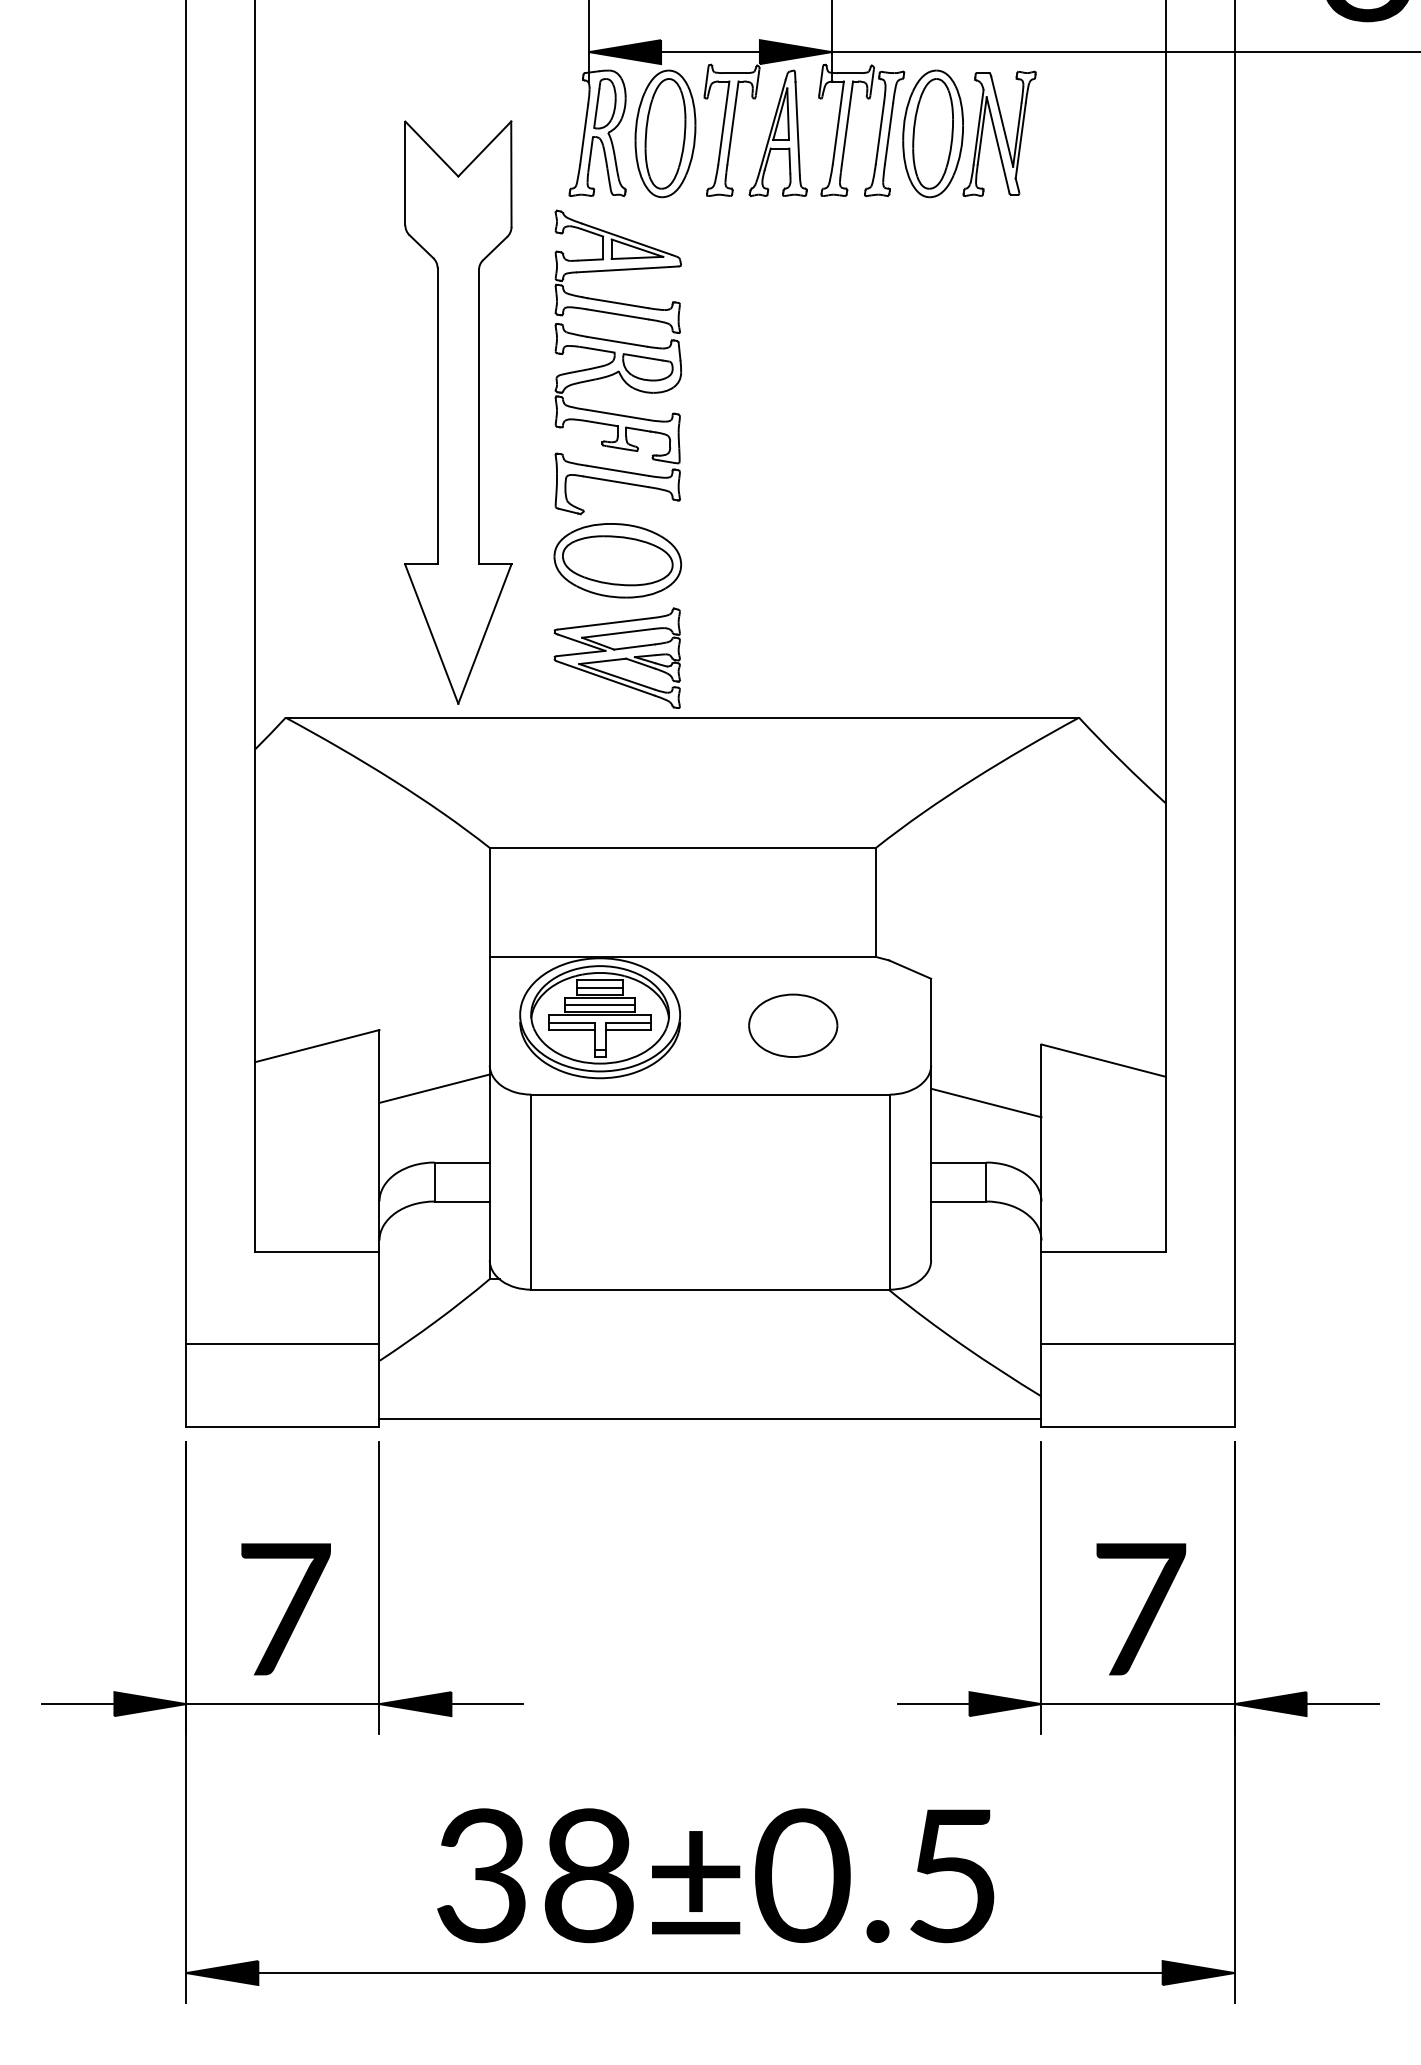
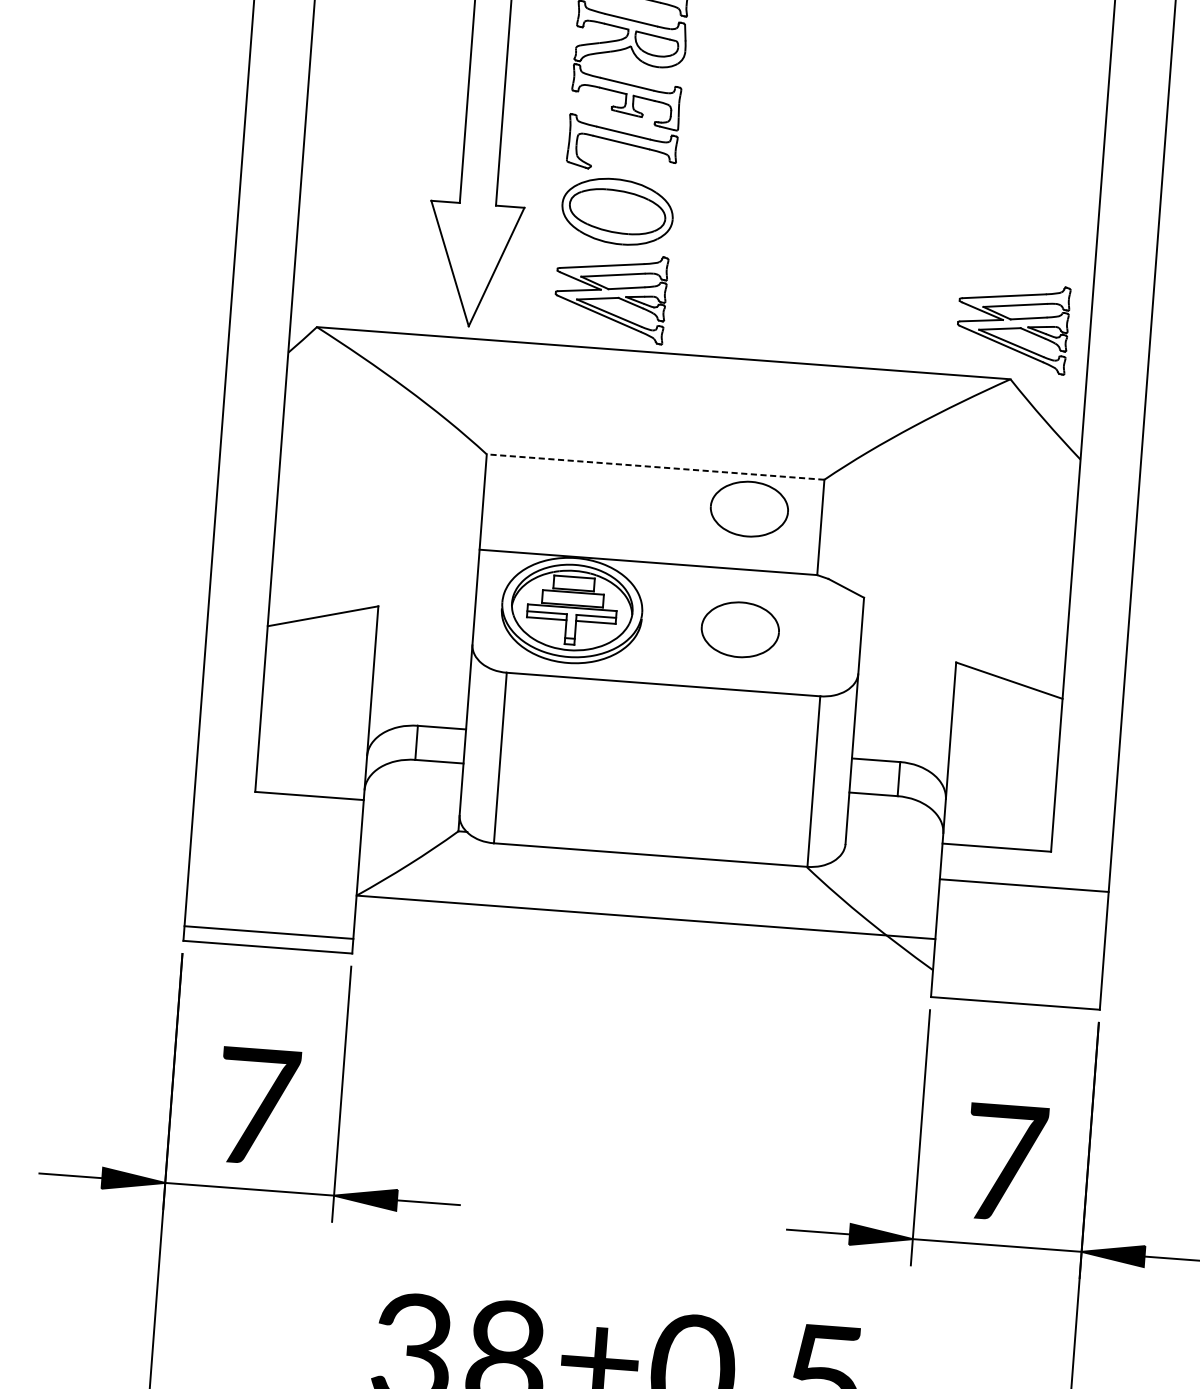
part: (1076, 657) -> (1012, 326), added
line: (682, 847) -> (655, 466), solid -> dashed
part: (793, 887) -> (749, 508), added
line: (599, 987) -> (573, 583), removed
line: (600, 1005) -> (573, 599), removed
line: (434, 1088) -> (422, 661), removed
line: (986, 1102) -> (904, 709), removed
line: (282, 1344) -> (268, 932), moved
line: (1137, 1344) -> (1023, 885), moved
line: (710, 1418) -> (646, 916), moved

